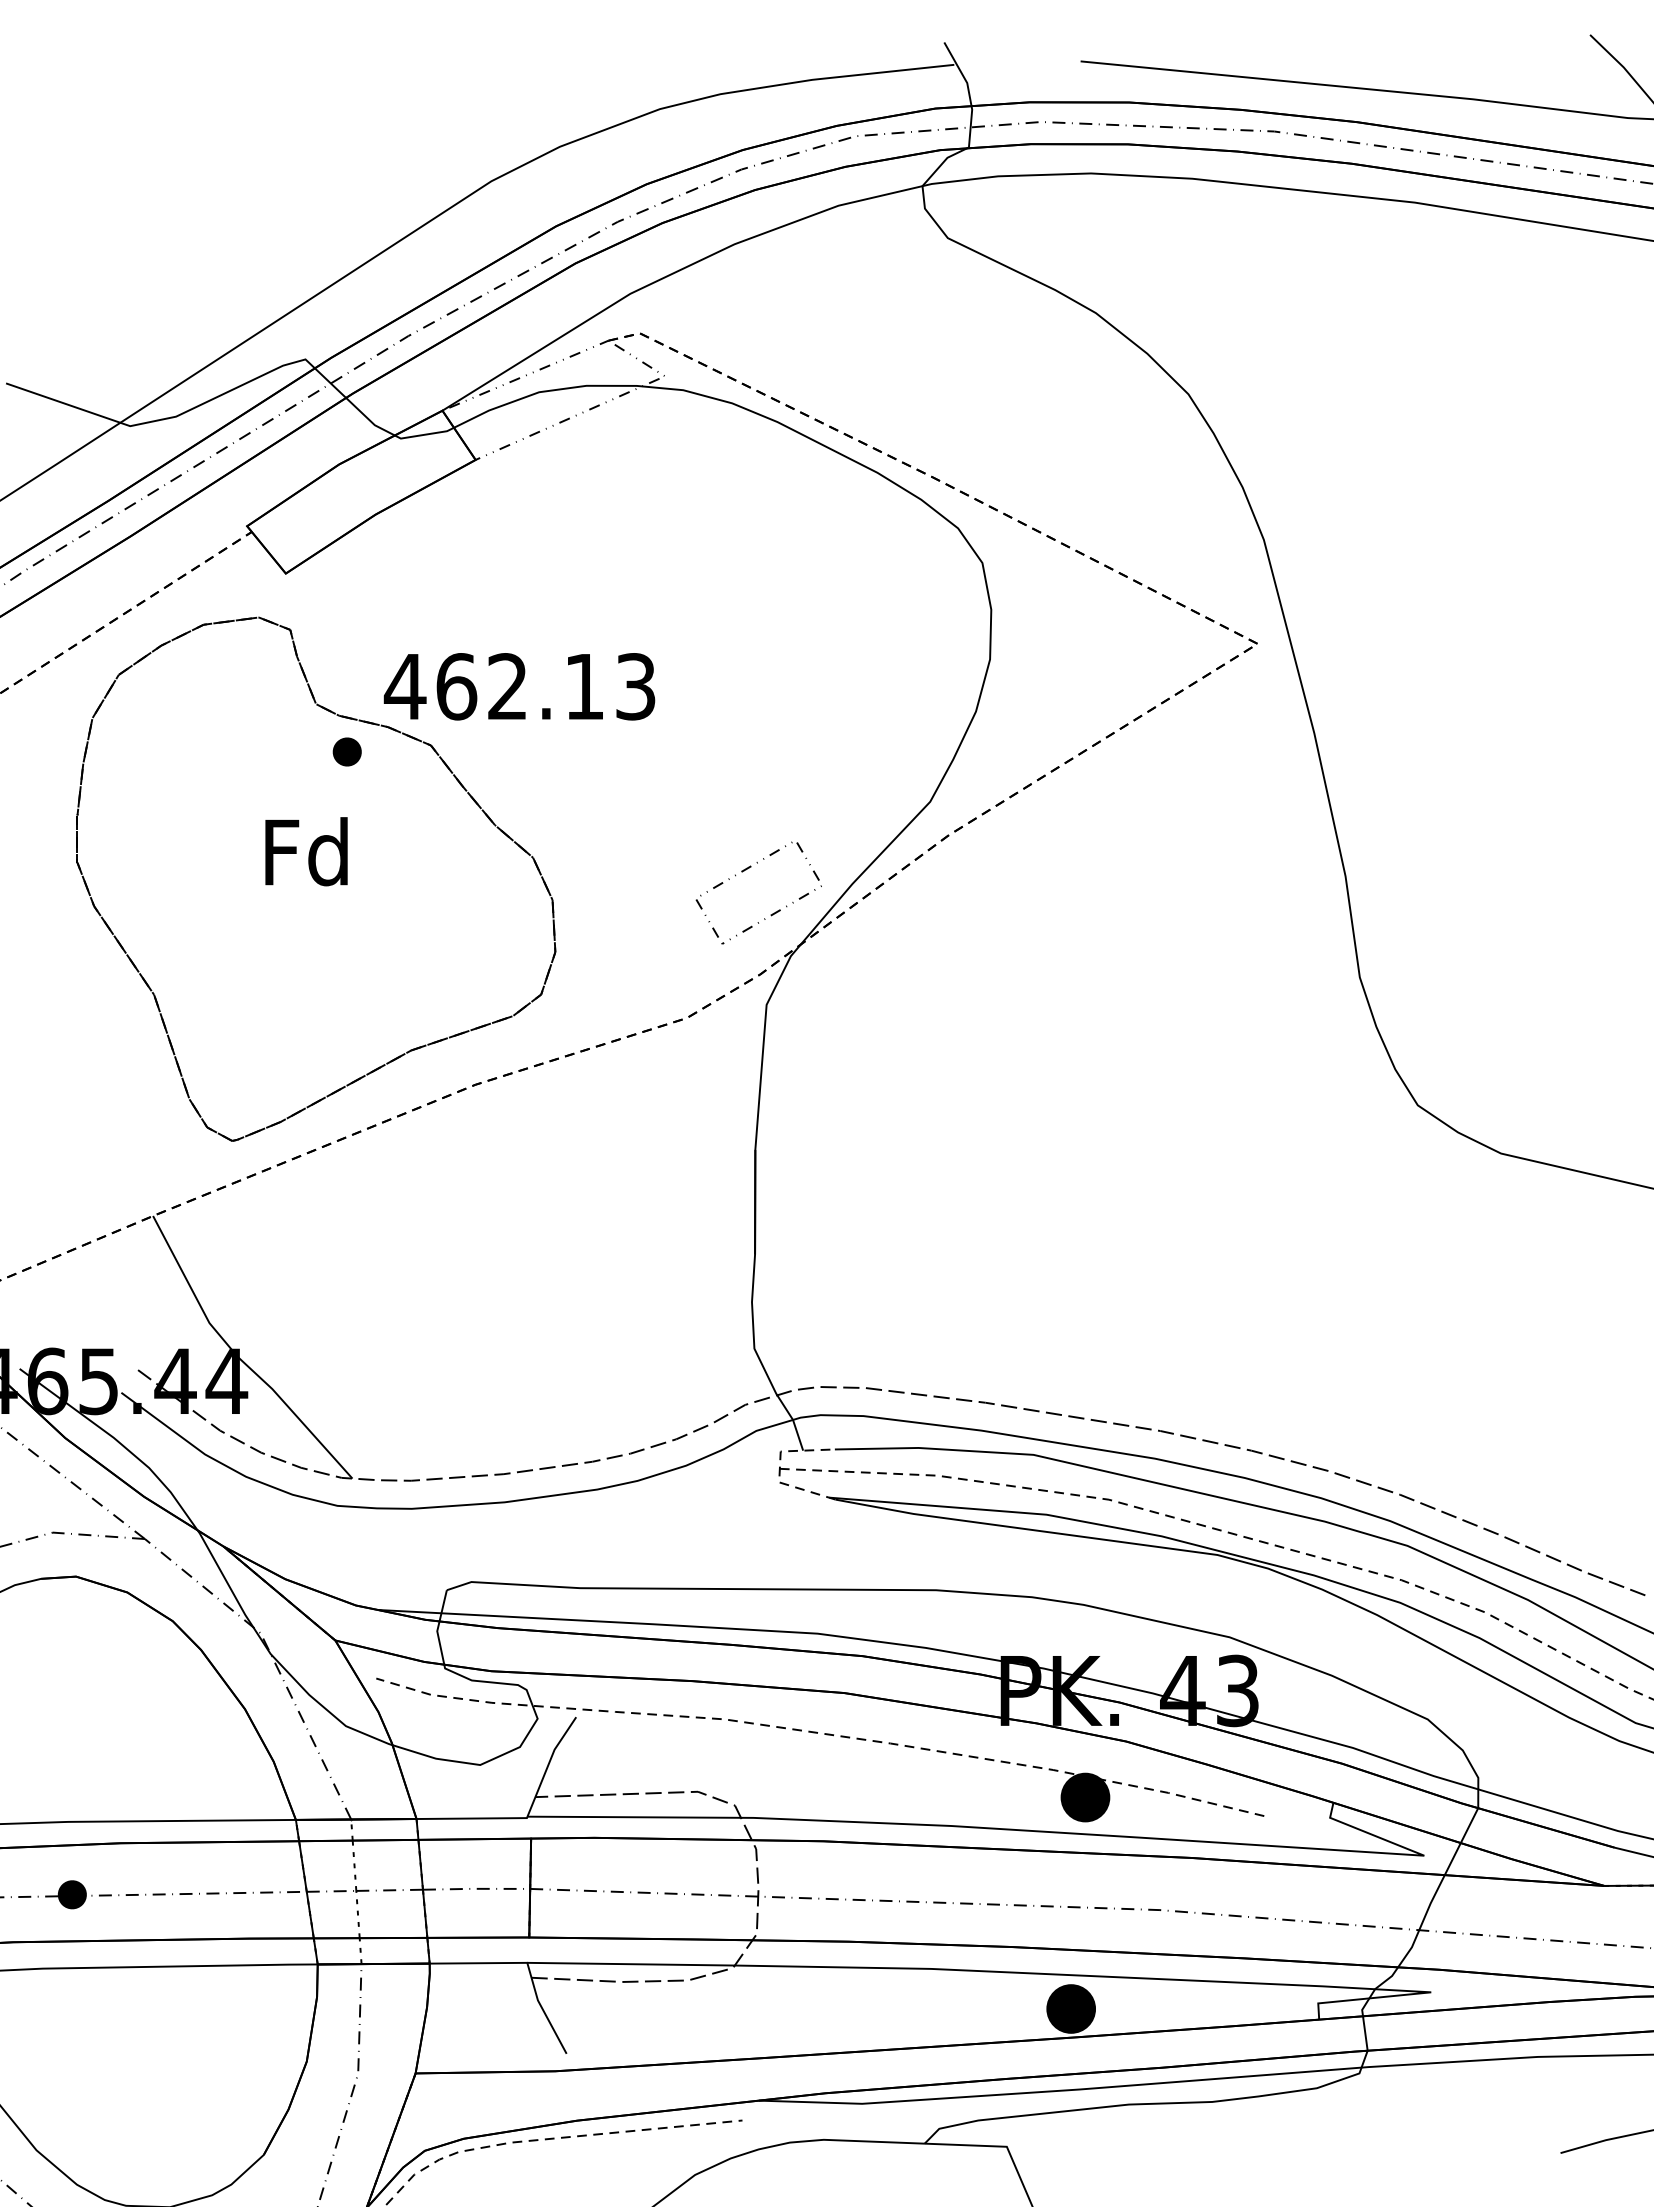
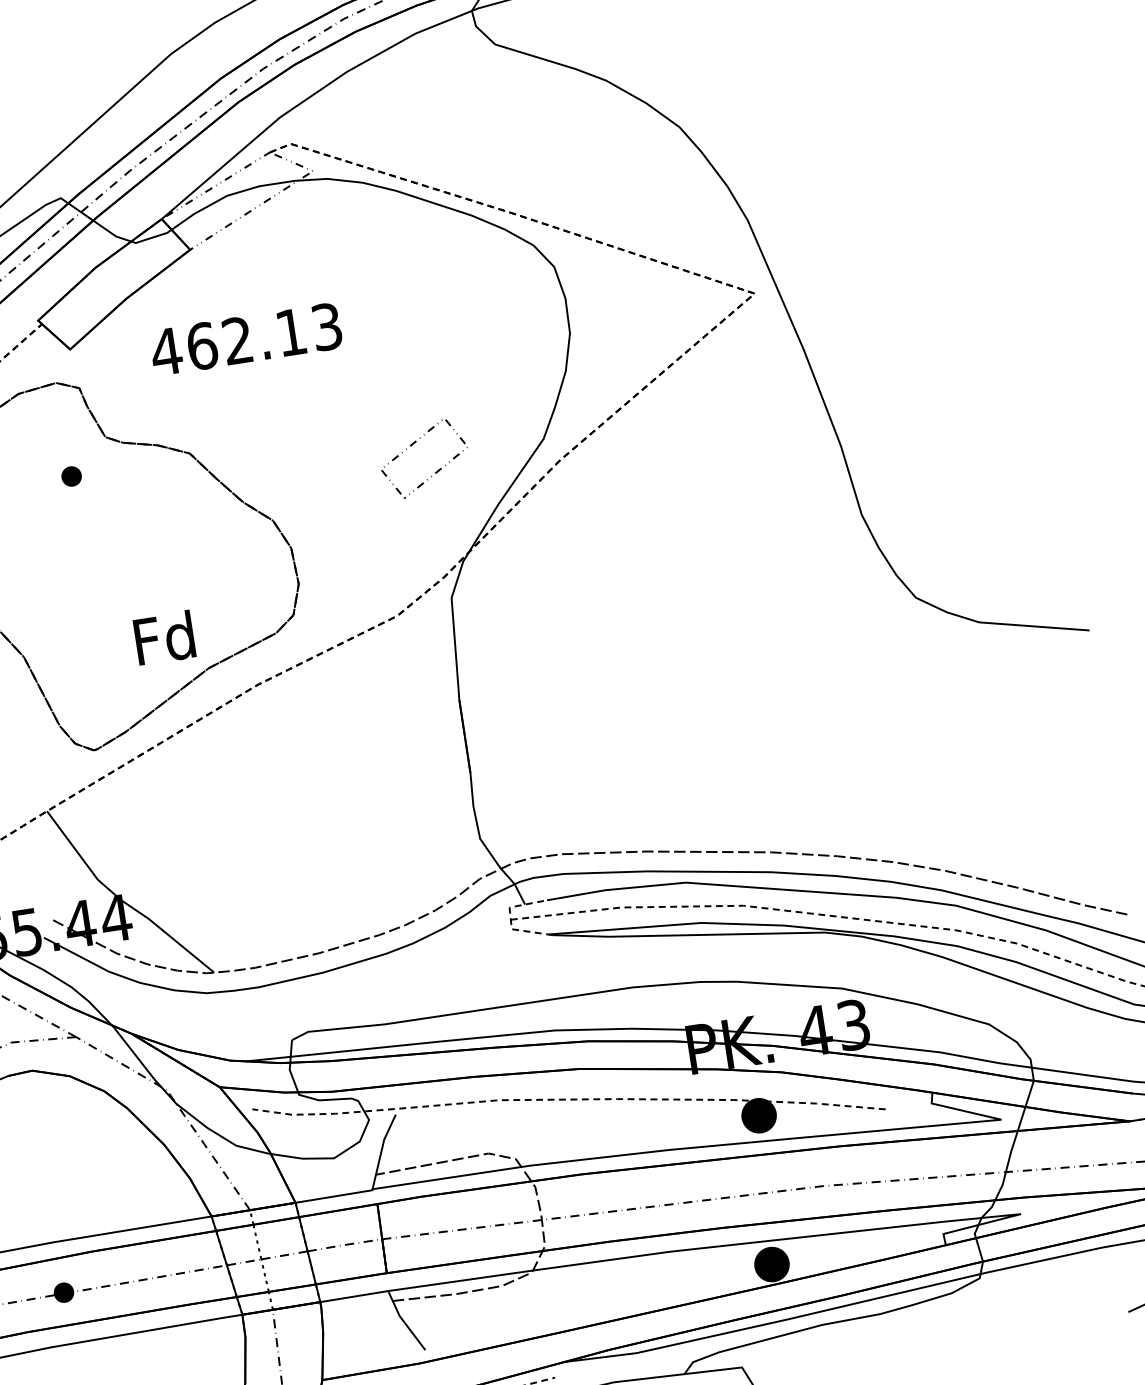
text: (519, 686) -> (246, 339), moved
part: (346, 751) -> (71, 476), moved
text: (306, 851) -> (164, 637), moved
part: (746, 870) -> (413, 444), moved

